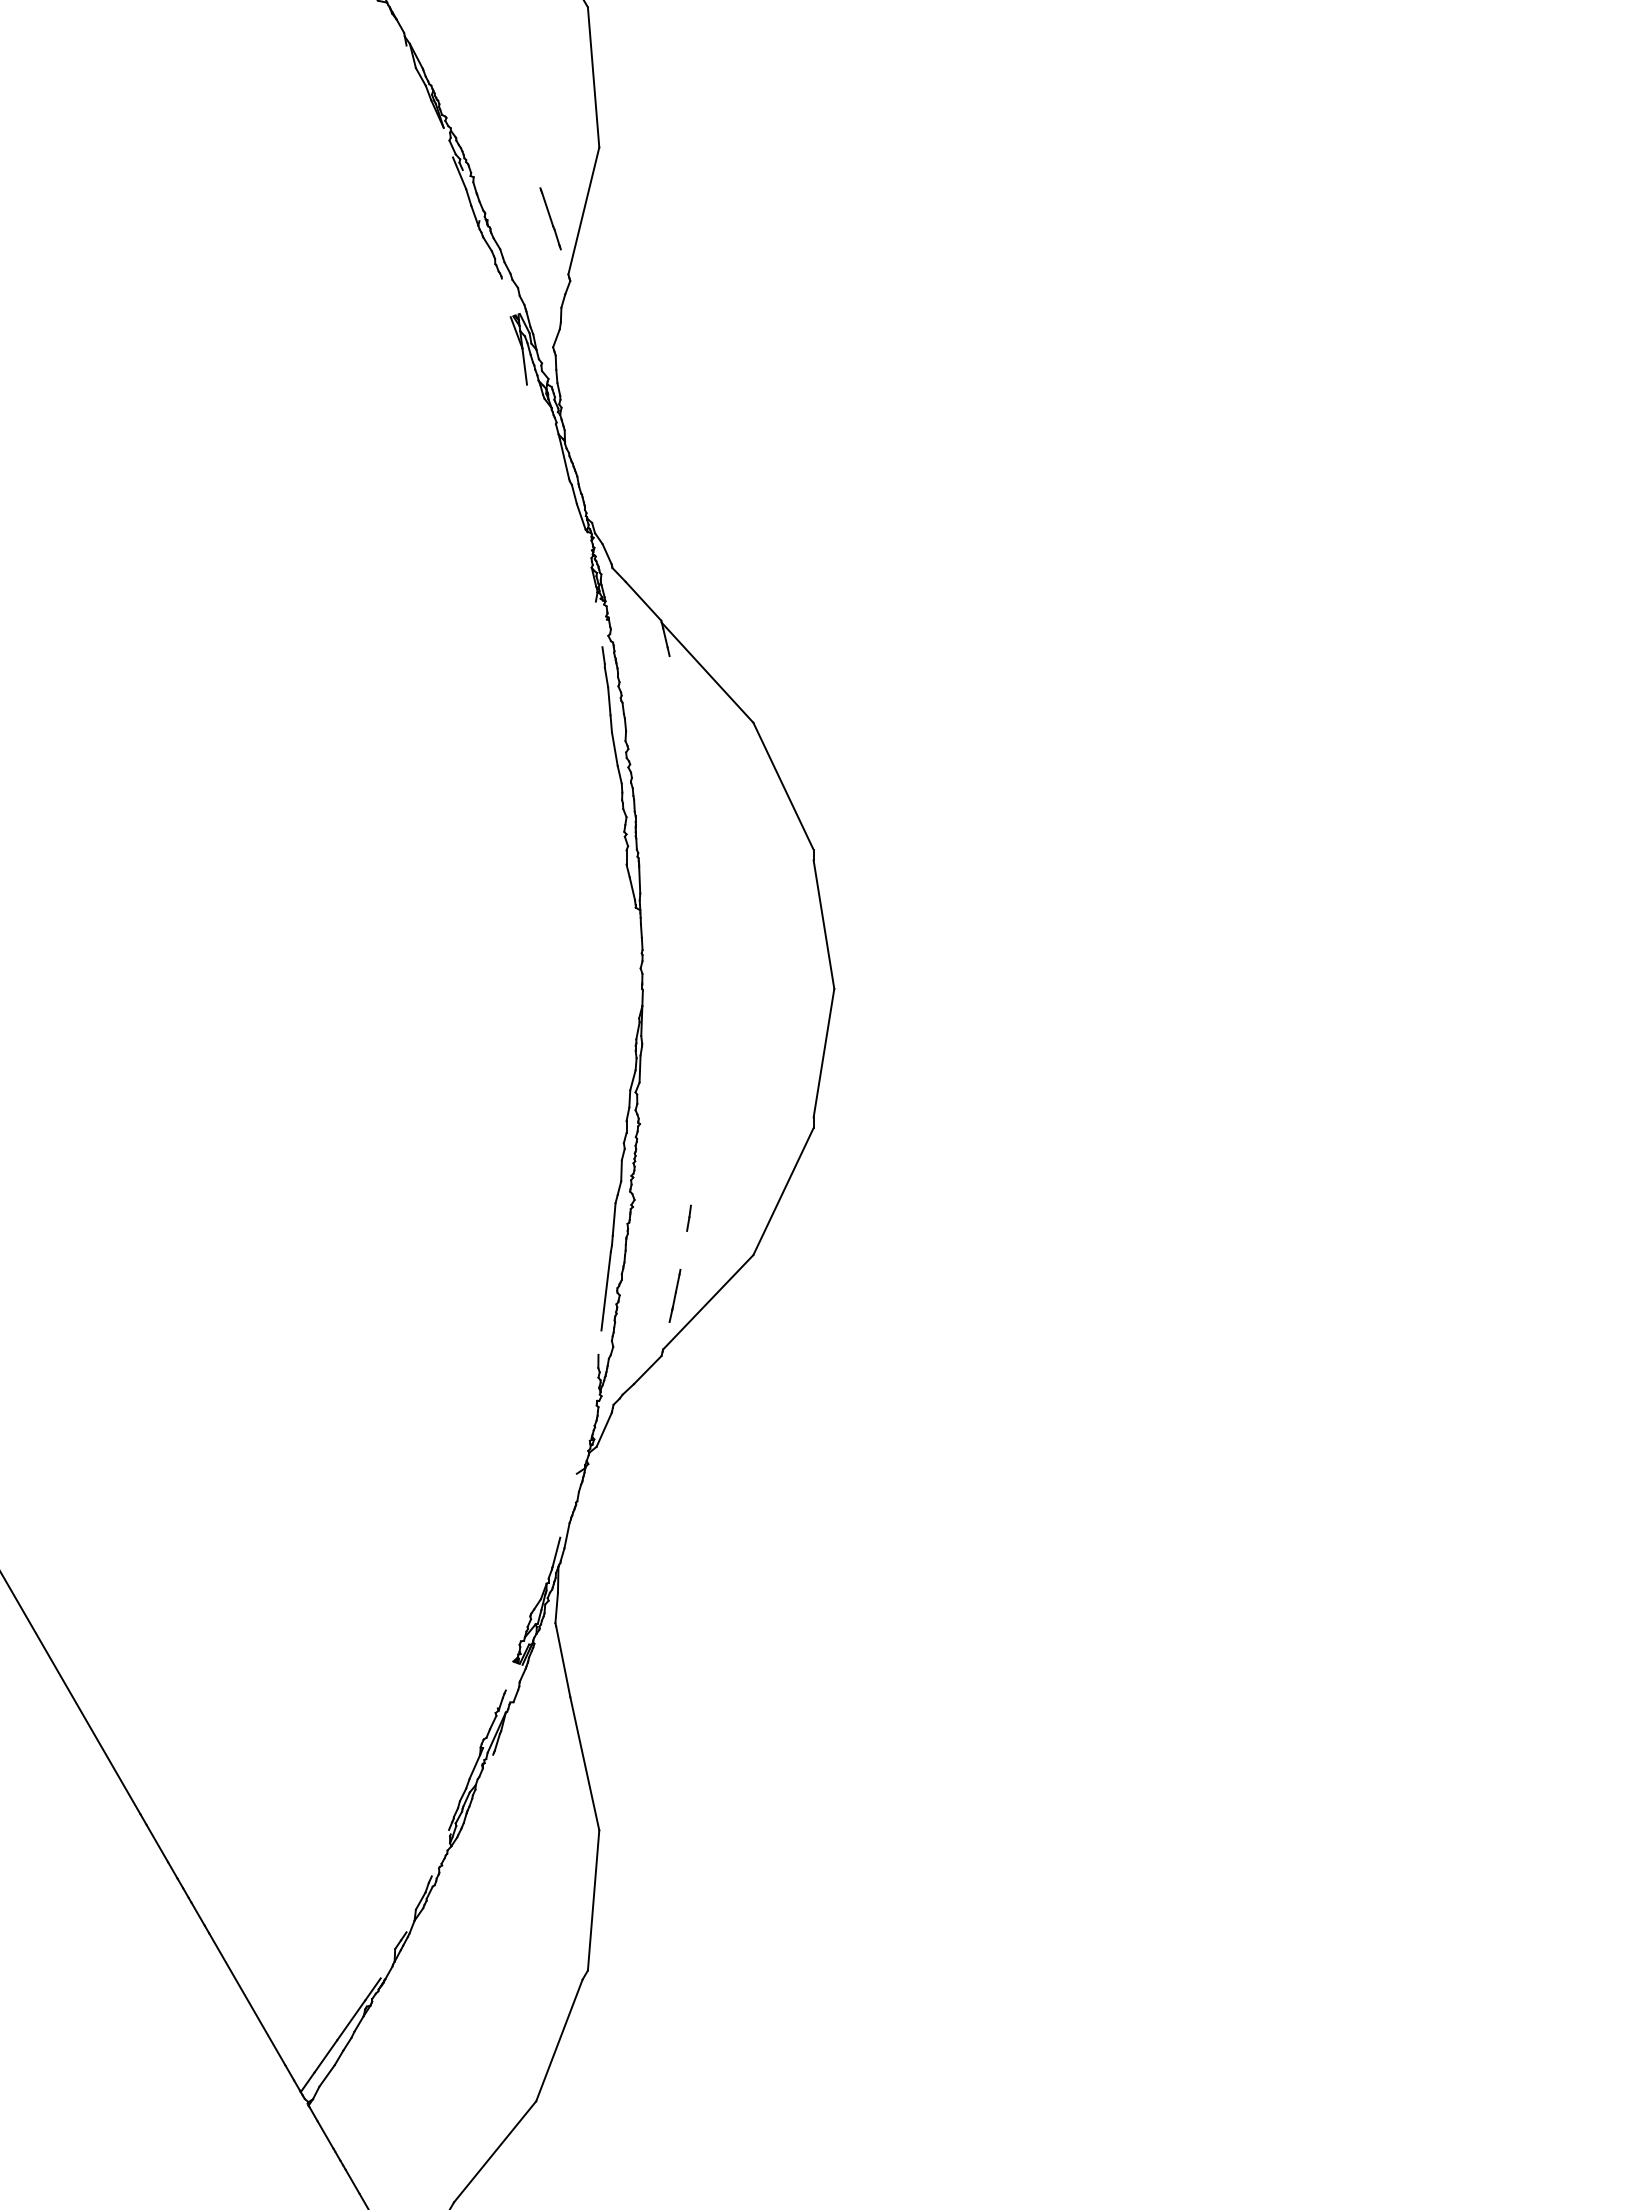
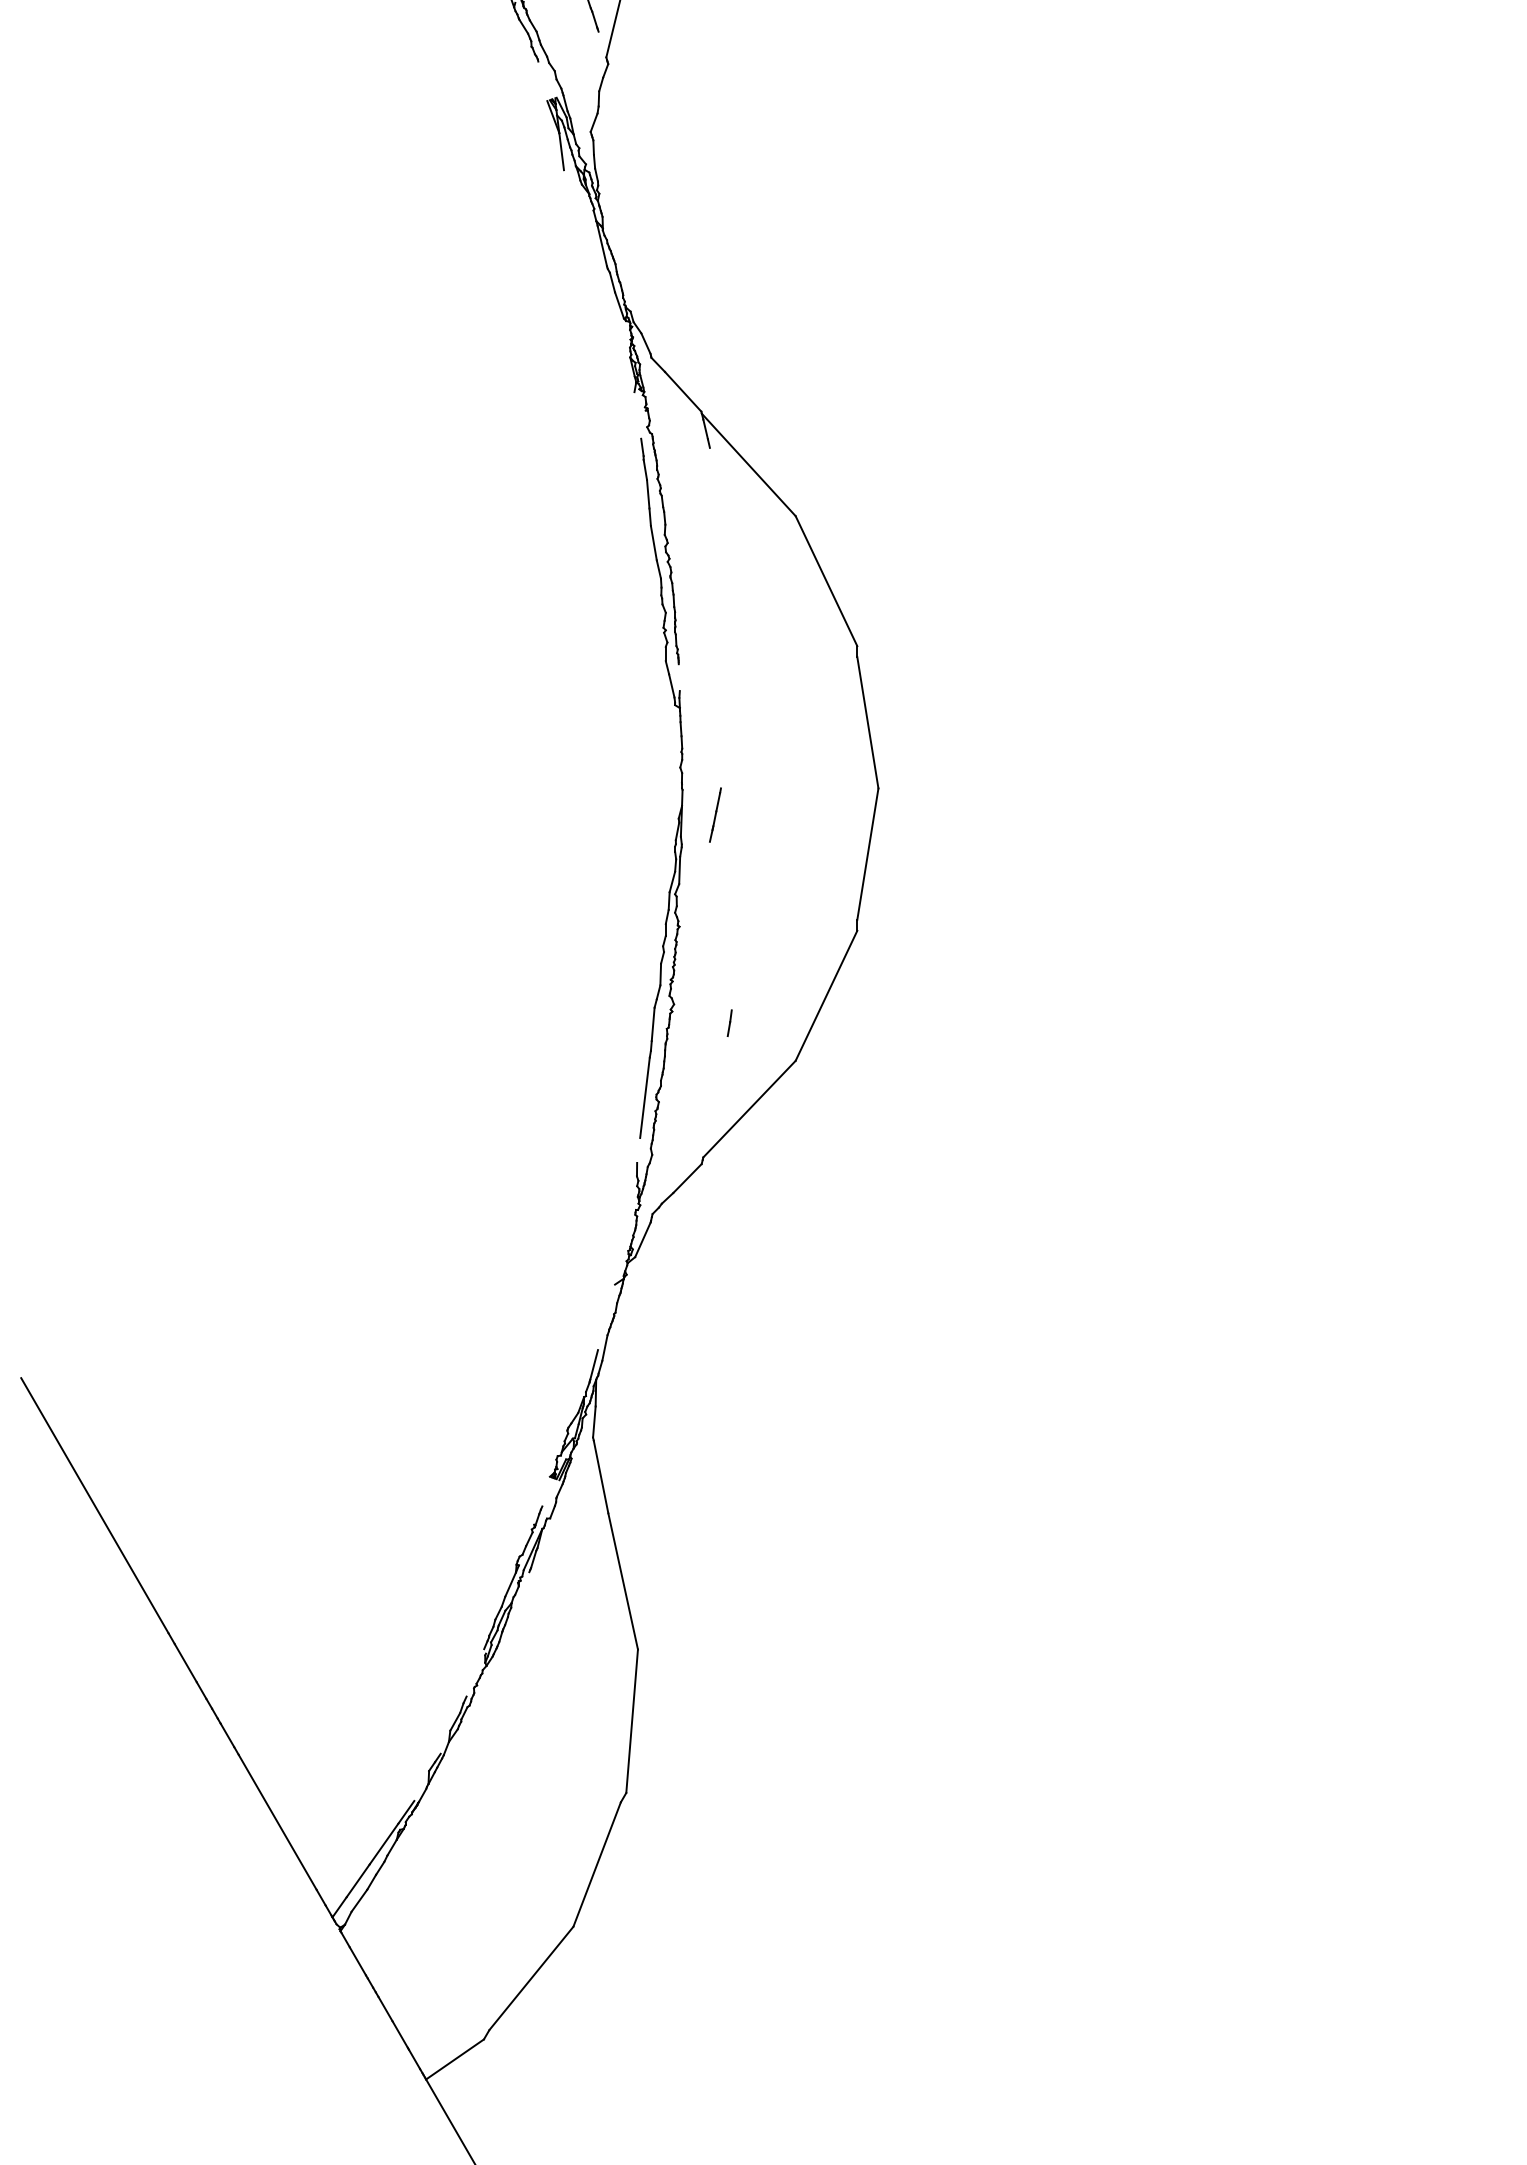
line: (639, 880) -> (679, 677), removed
line: (674, 1295) -> (714, 814), moved

